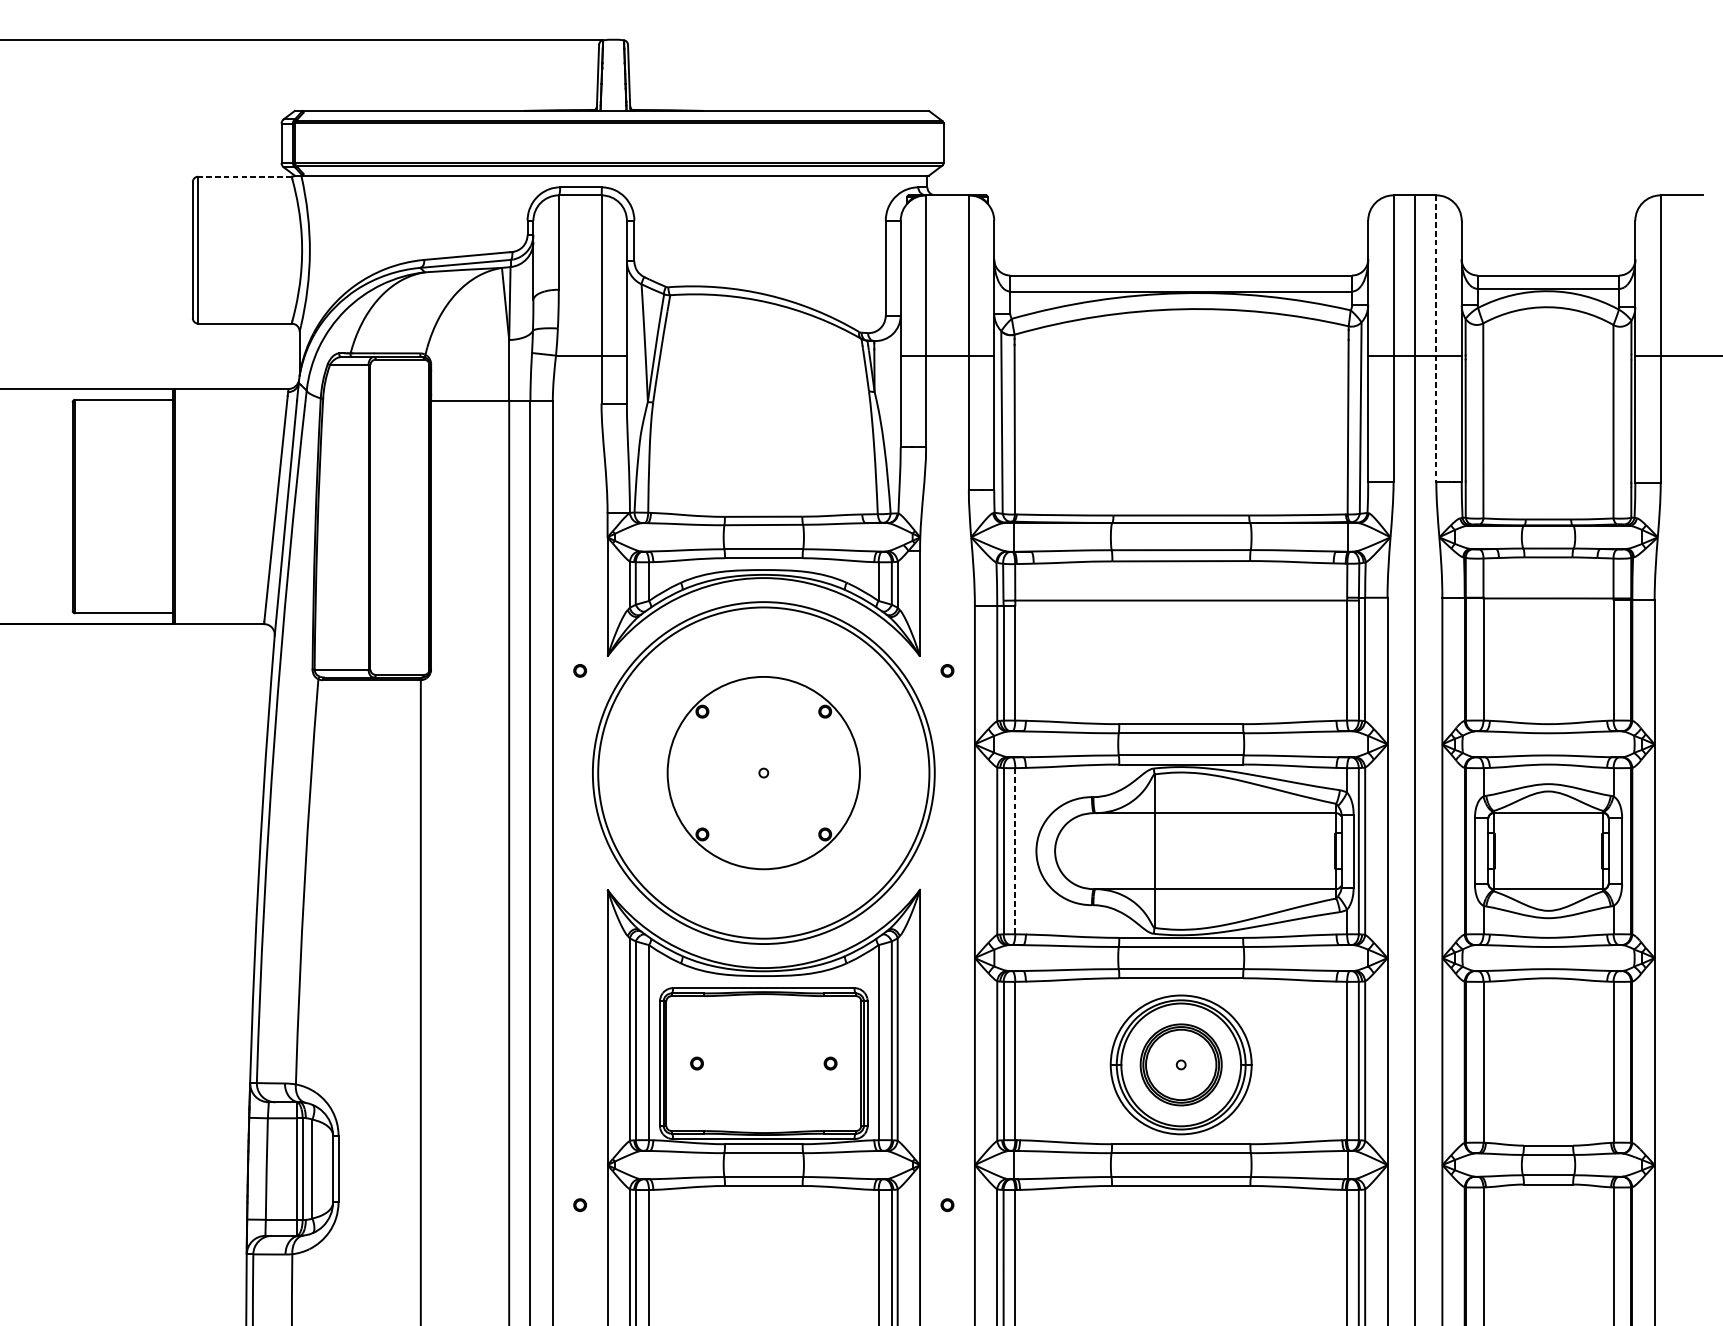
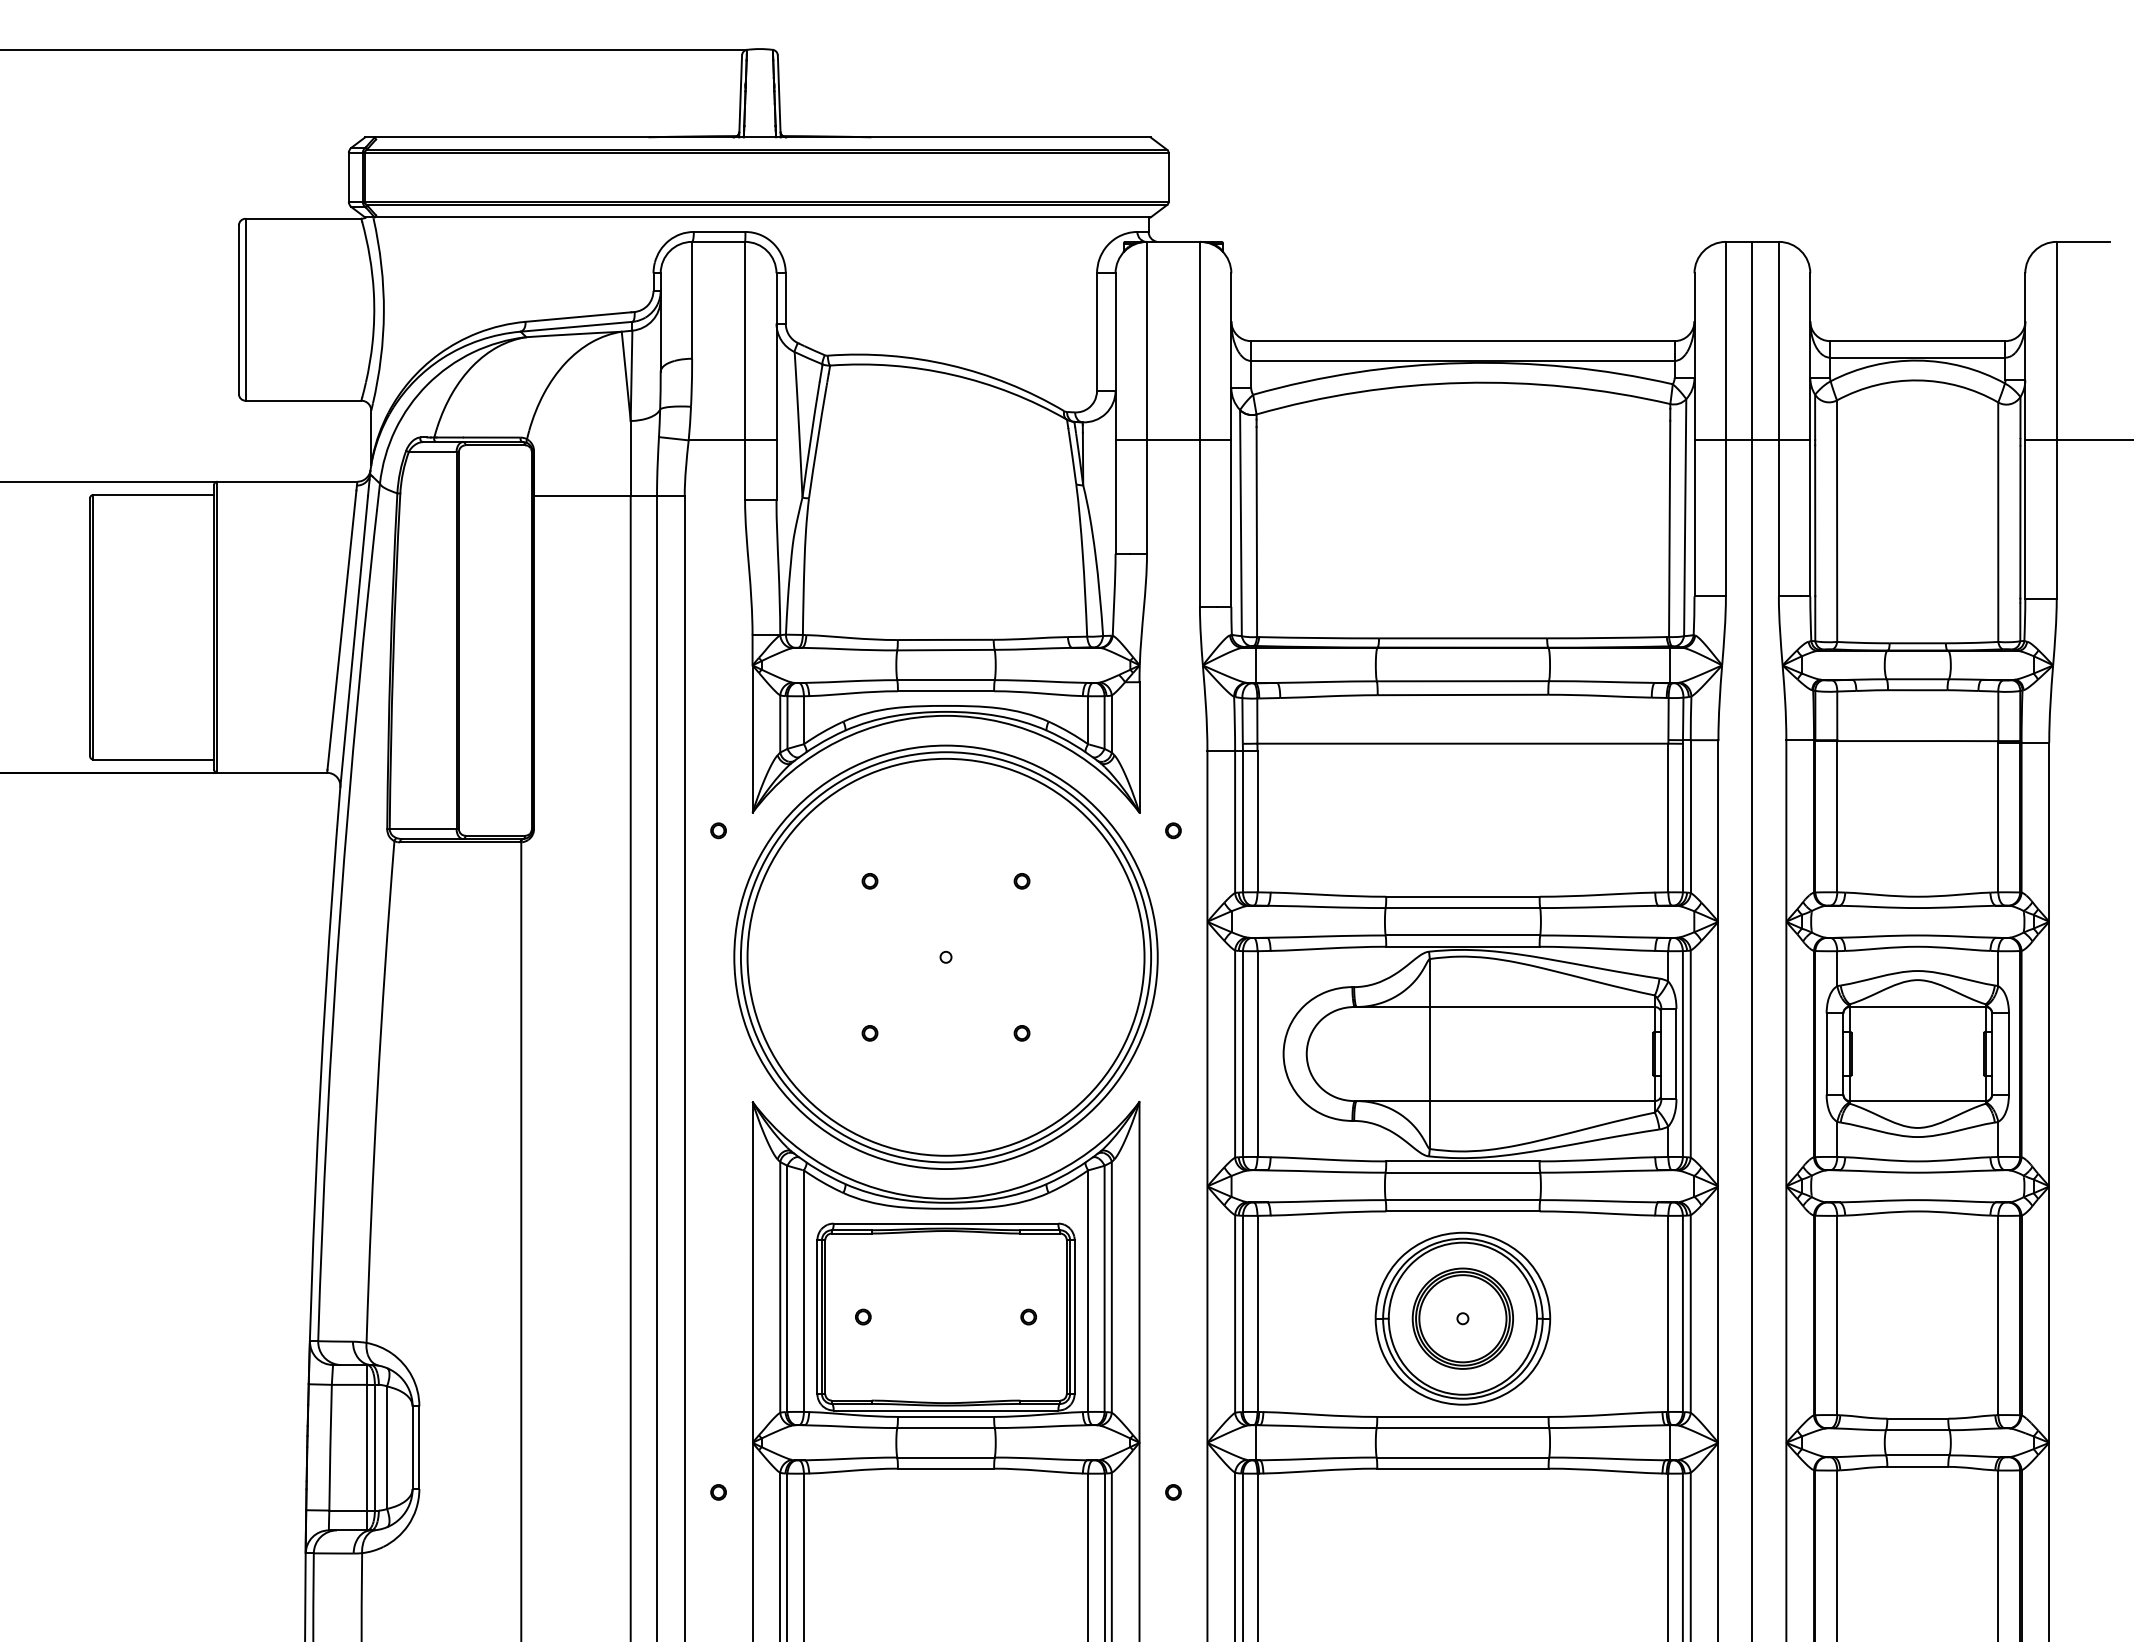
line: (244, 176) -> (303, 218), dashed -> solid
line: (1436, 338) -> (1778, 419), dashed -> solid
circle: (763, 772) -> (945, 956), size x1.67
line: (1015, 851) -> (1257, 1054), dashed -> solid

